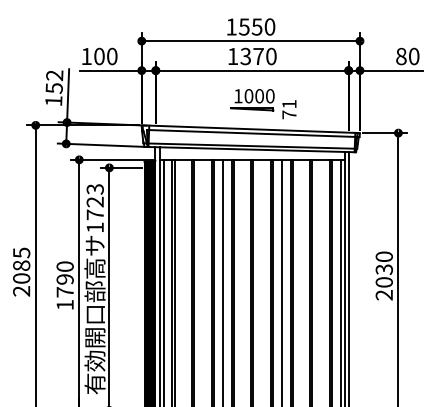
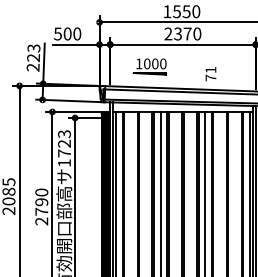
text: (232, 55) -> (168, 33), 1370 -> 2370
text: (86, 56) -> (57, 33), 100 -> 500
text: (54, 88) -> (33, 58), 152 -> 223
part: (252, 100) -> (149, 67), moved
text: (64, 304) -> (41, 221), 1790 -> 2790

